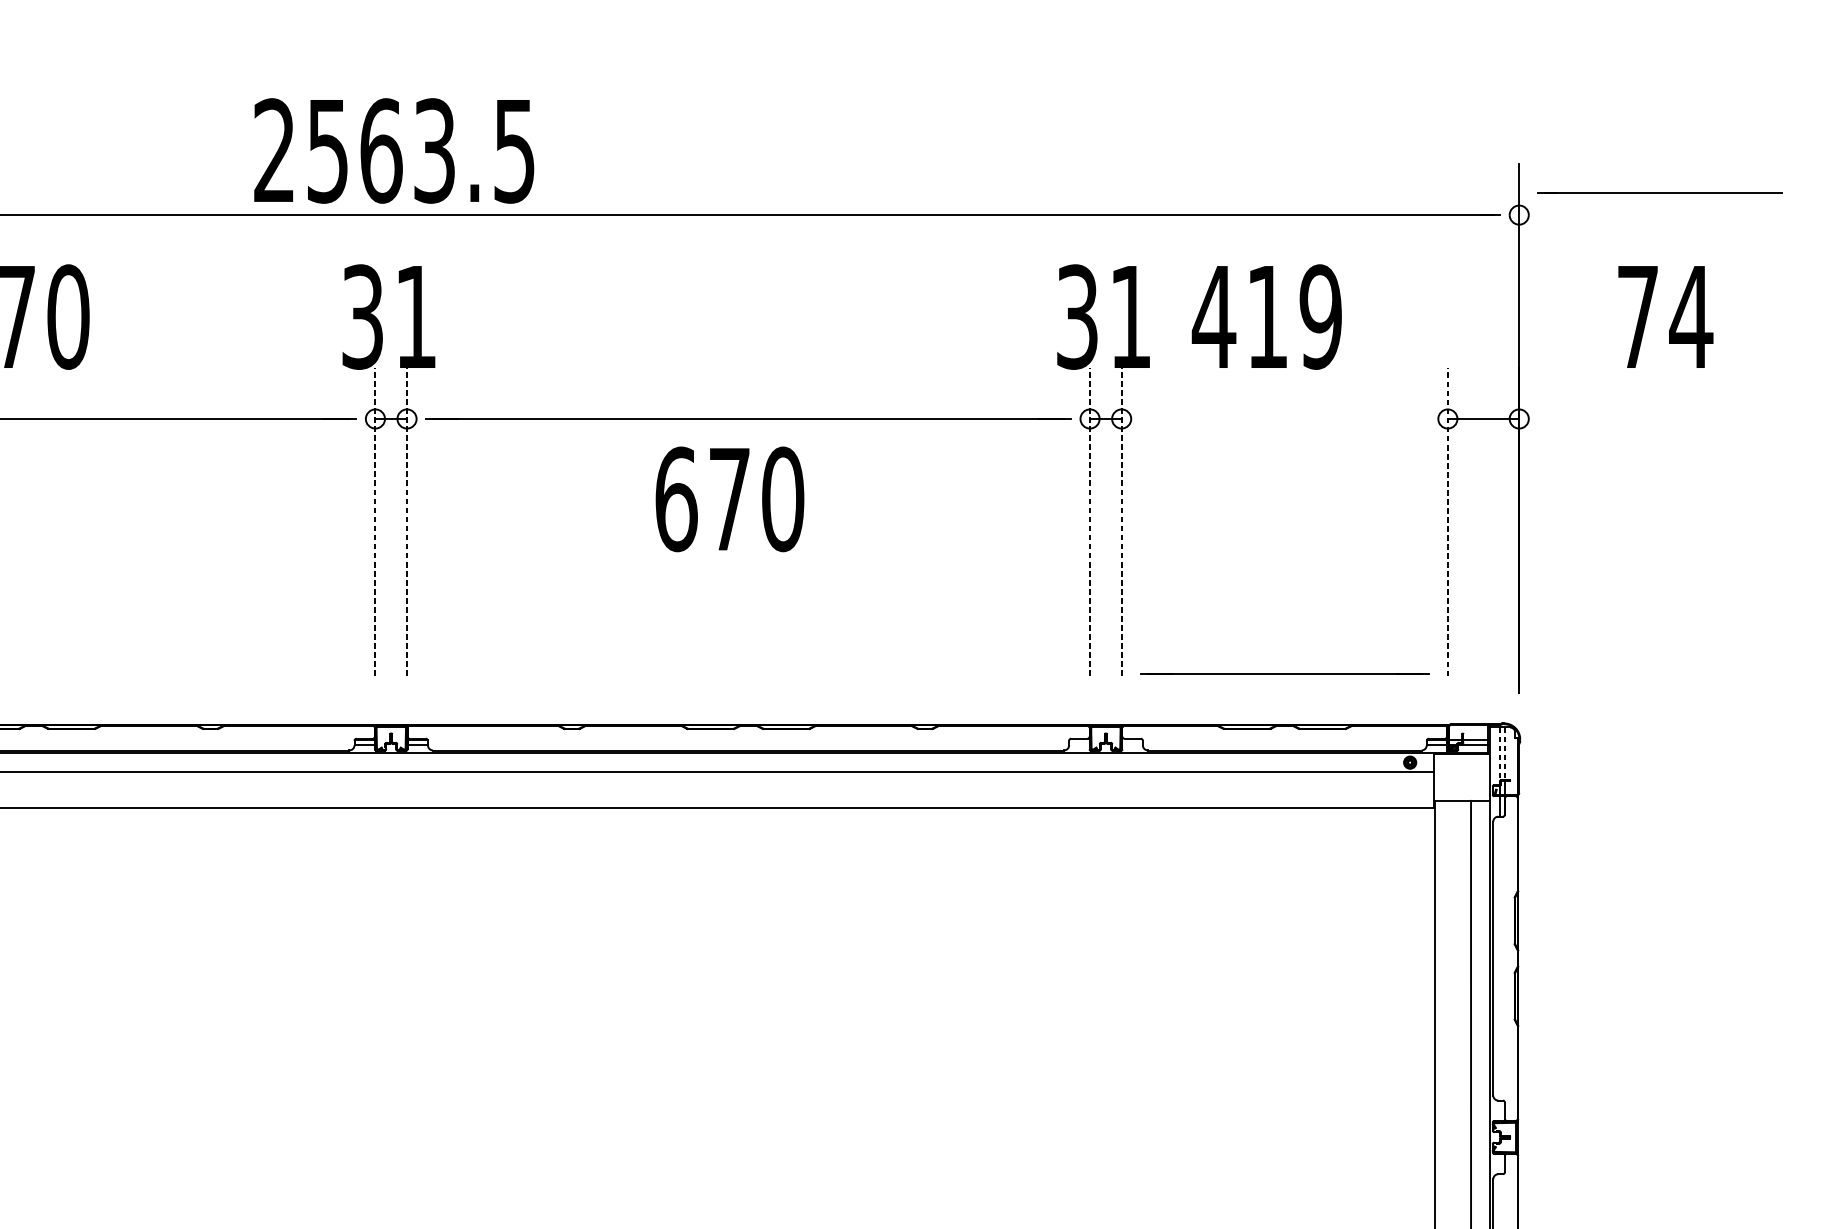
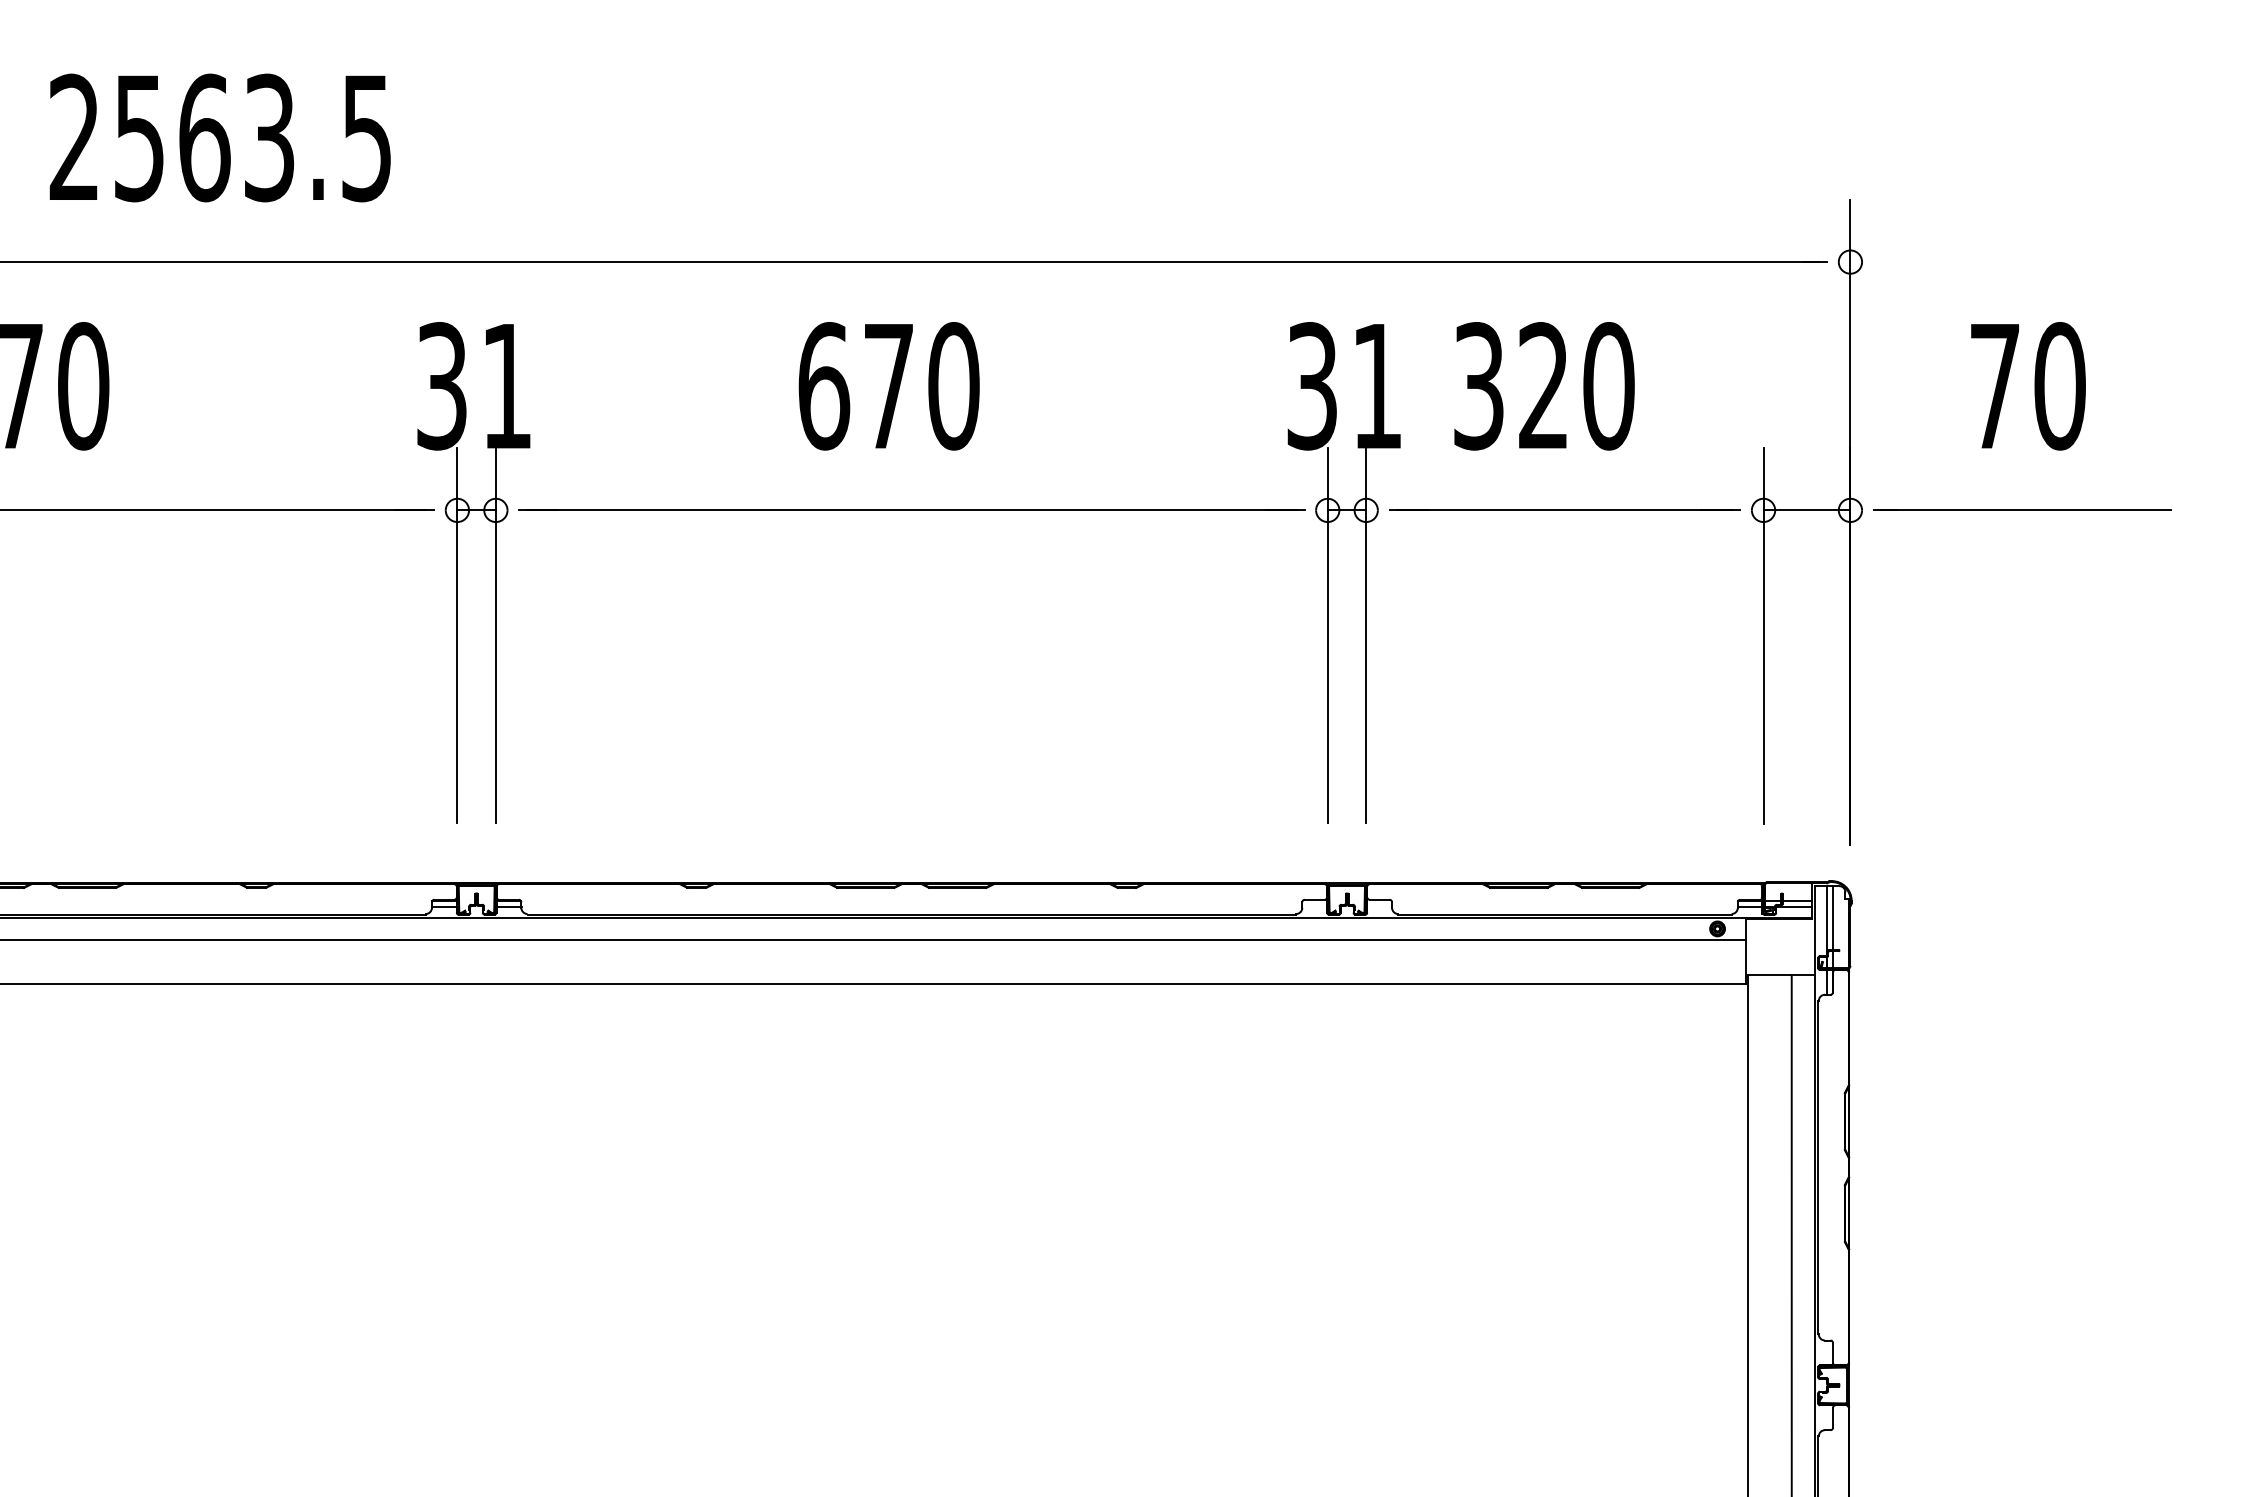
text: (393, 150) -> (219, 137), moved
line: (1660, 192) -> (2022, 509), moved
text: (1266, 317) -> (1542, 386), 419 -> 320
text: (1690, 317) -> (2059, 386), 74 -> 70
text: (729, 499) -> (888, 386), moved
line: (375, 521) -> (457, 635), dashed -> solid
line: (406, 521) -> (495, 635), dashed -> solid
line: (1089, 521) -> (1327, 635), dashed -> solid
line: (1121, 521) -> (1366, 635), dashed -> solid
line: (1447, 522) -> (1763, 636), dashed -> solid
line: (1284, 673) -> (1564, 509), moved
line: (1505, 754) -> (1833, 918), dashed -> solid
line: (1499, 755) -> (1826, 920), dashed -> solid

